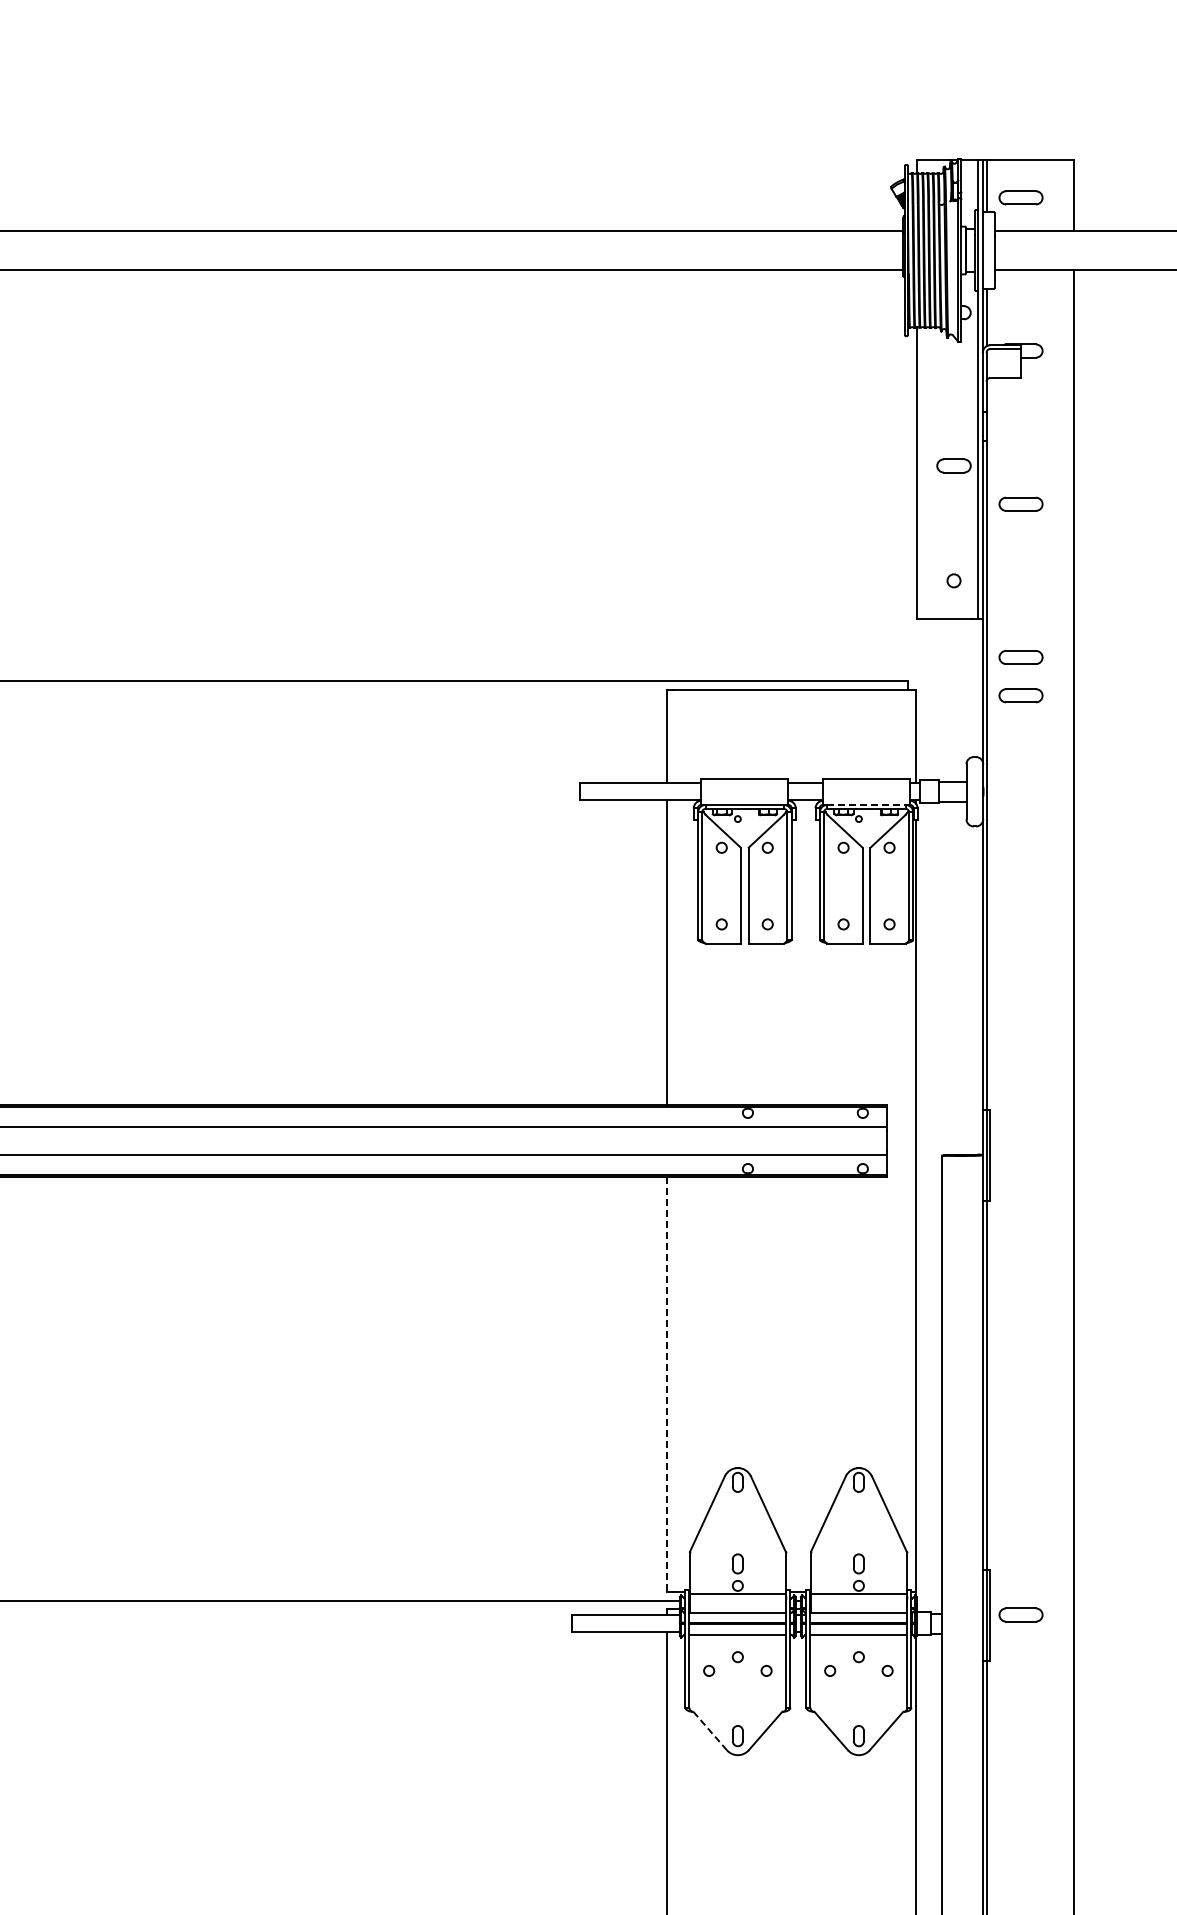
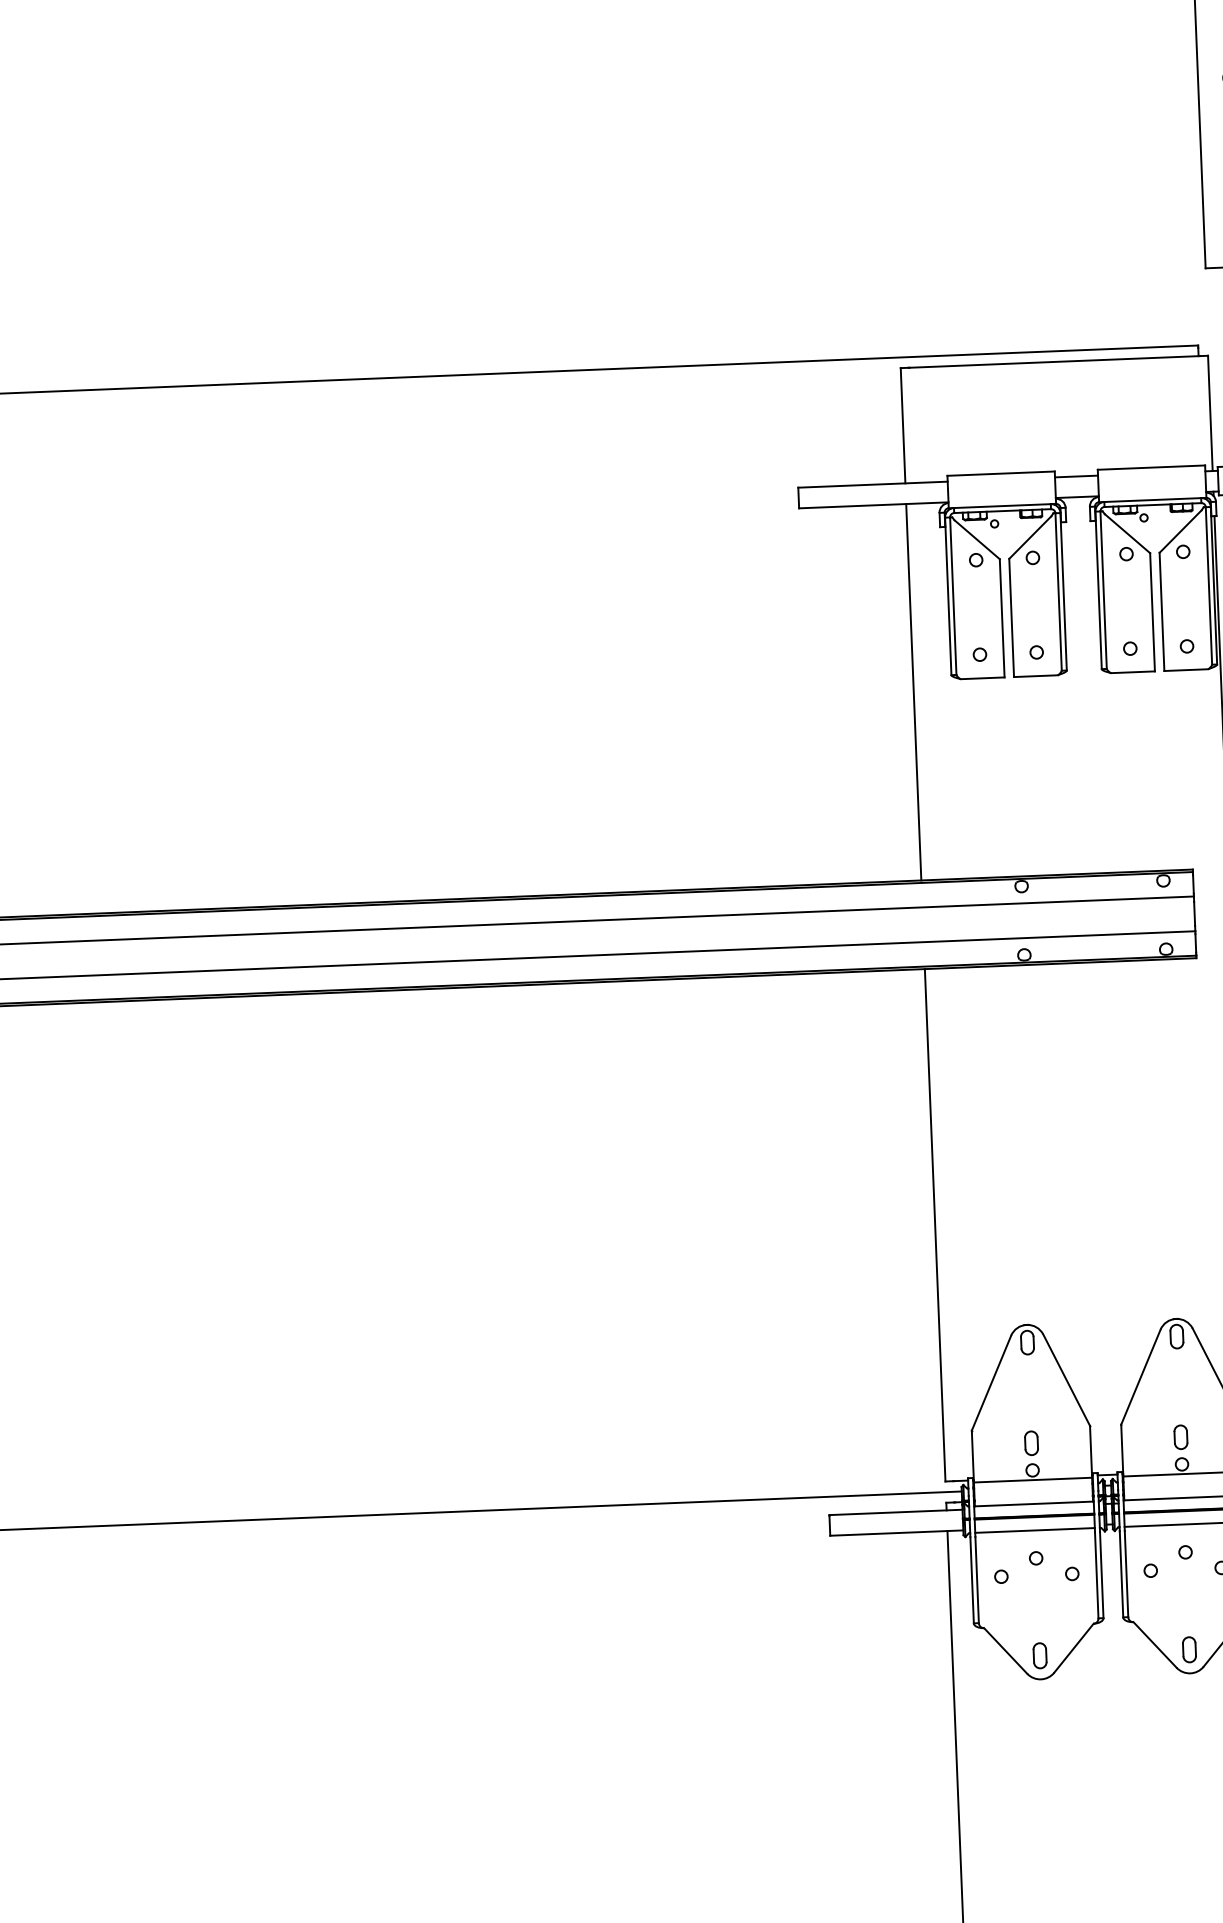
line: (867, 804) -> (1153, 499), dashed -> solid
line: (667, 1384) -> (935, 1225), dashed -> solid
line: (709, 1730) -> (1004, 1650), dashed -> solid

